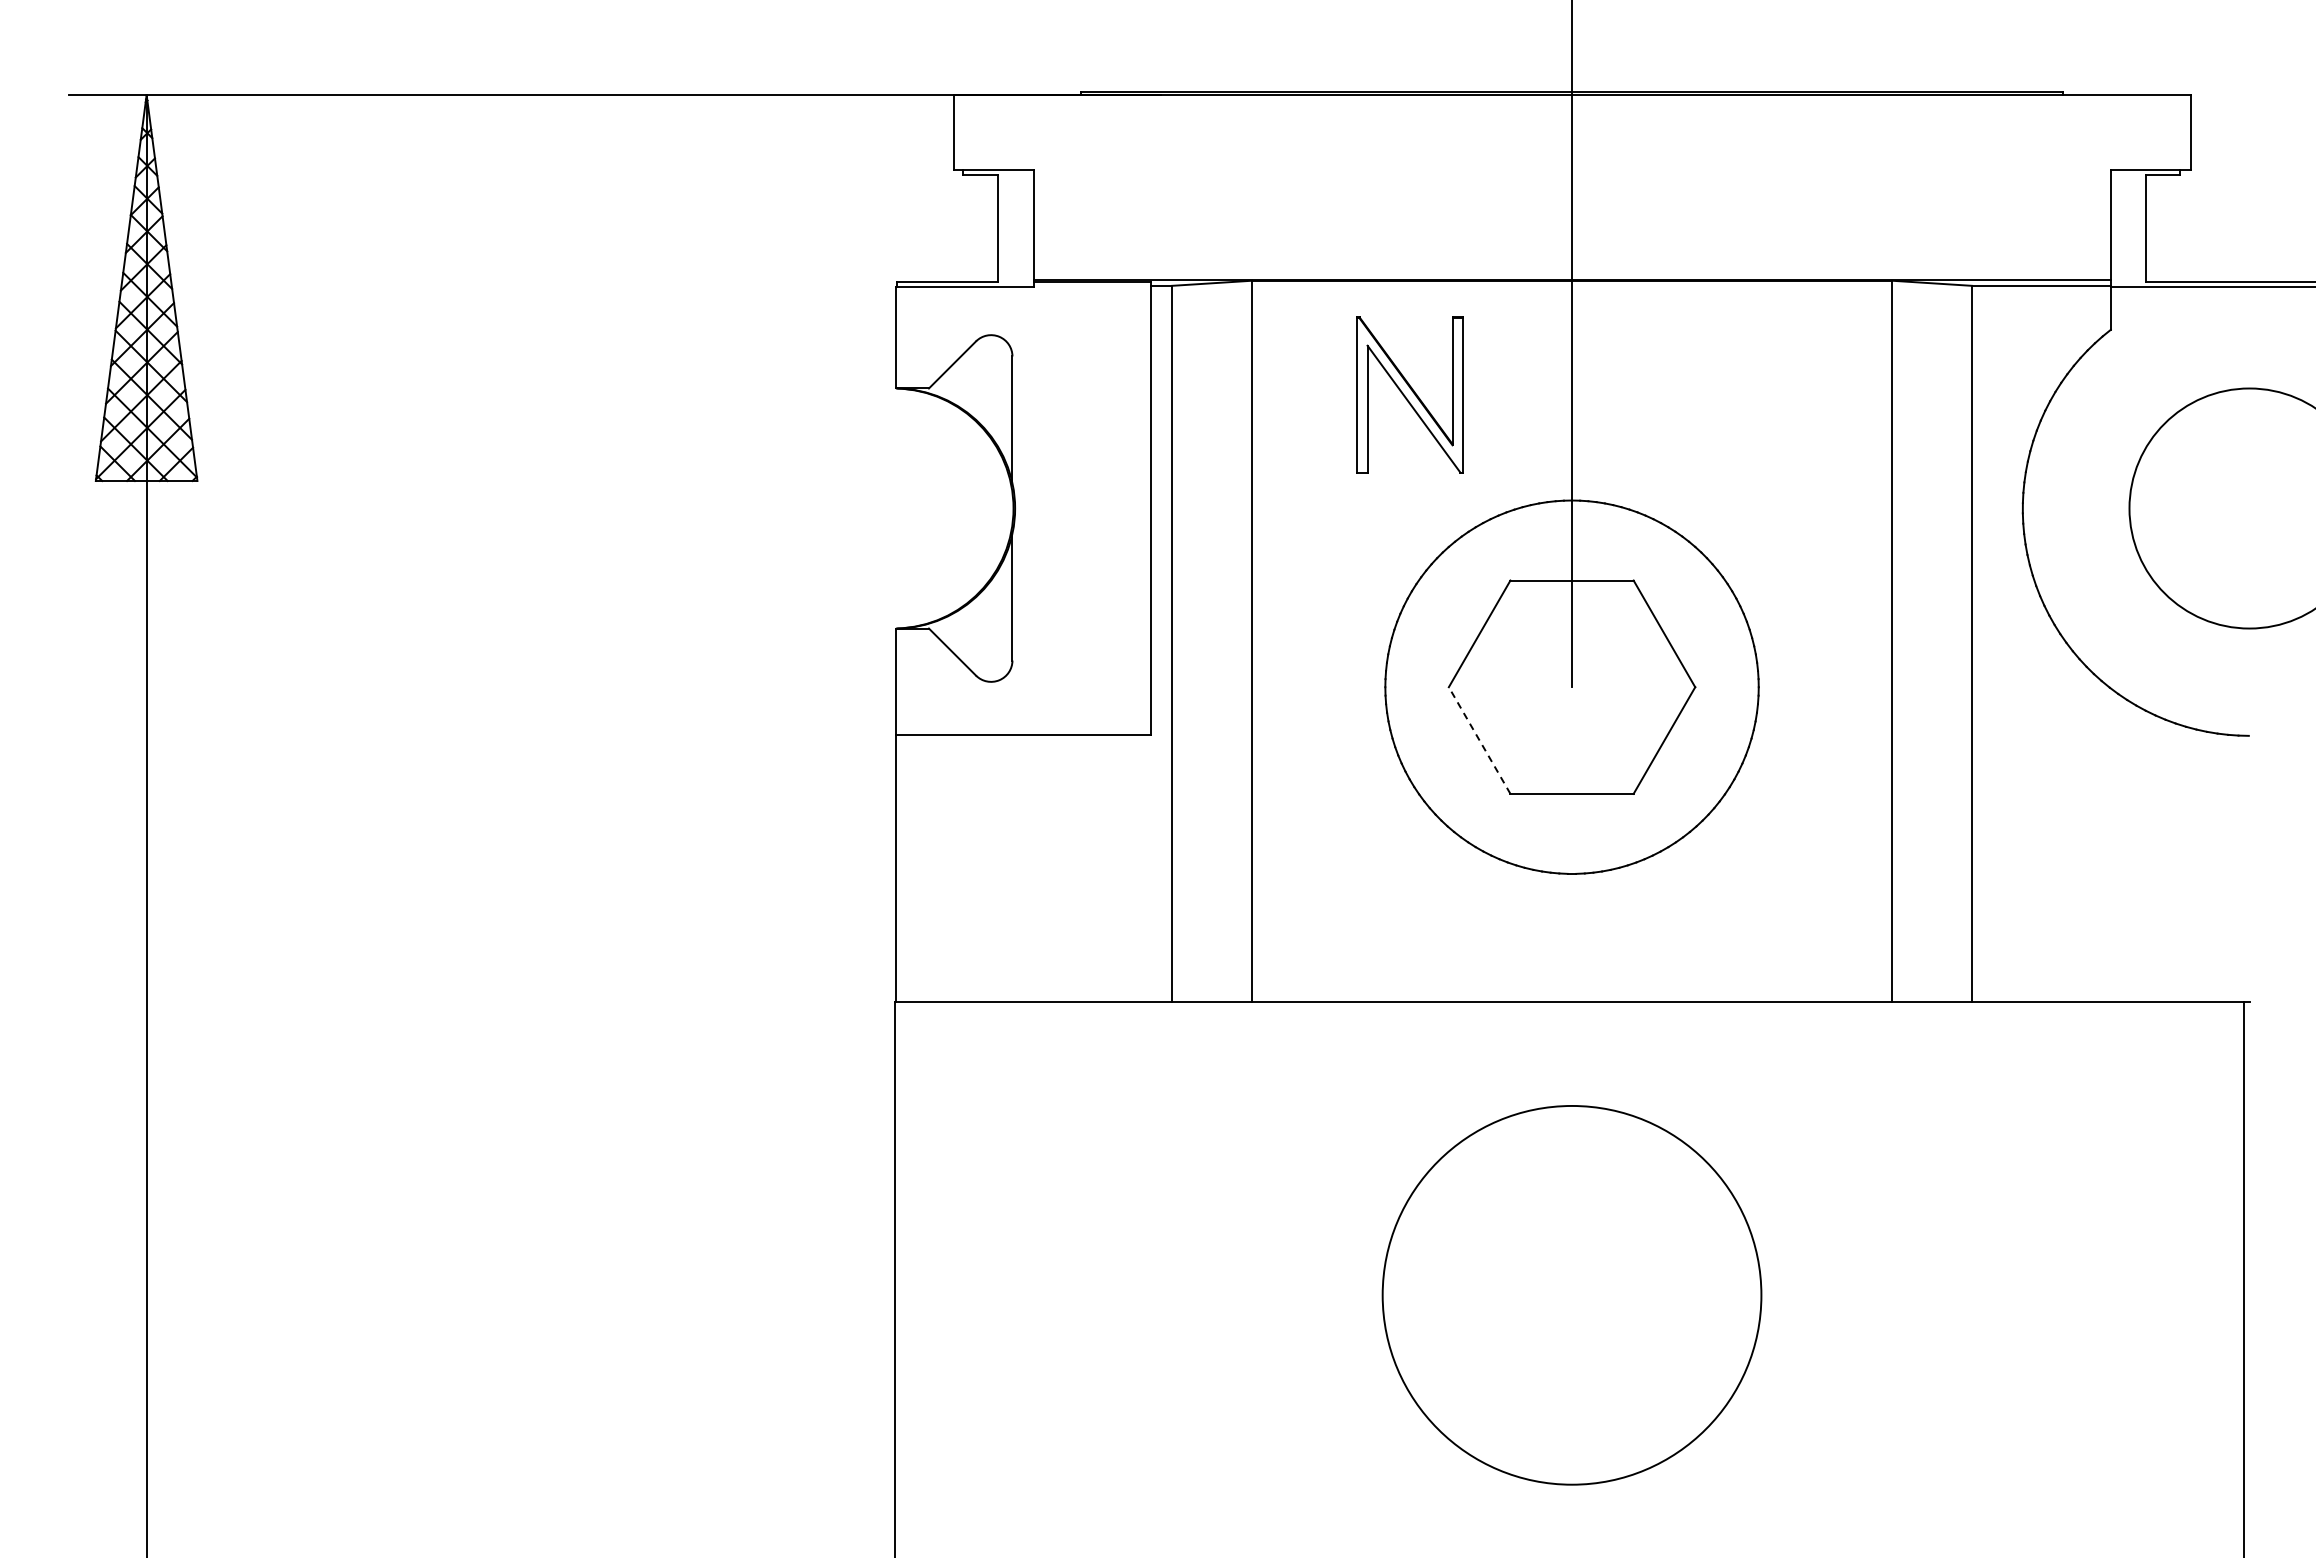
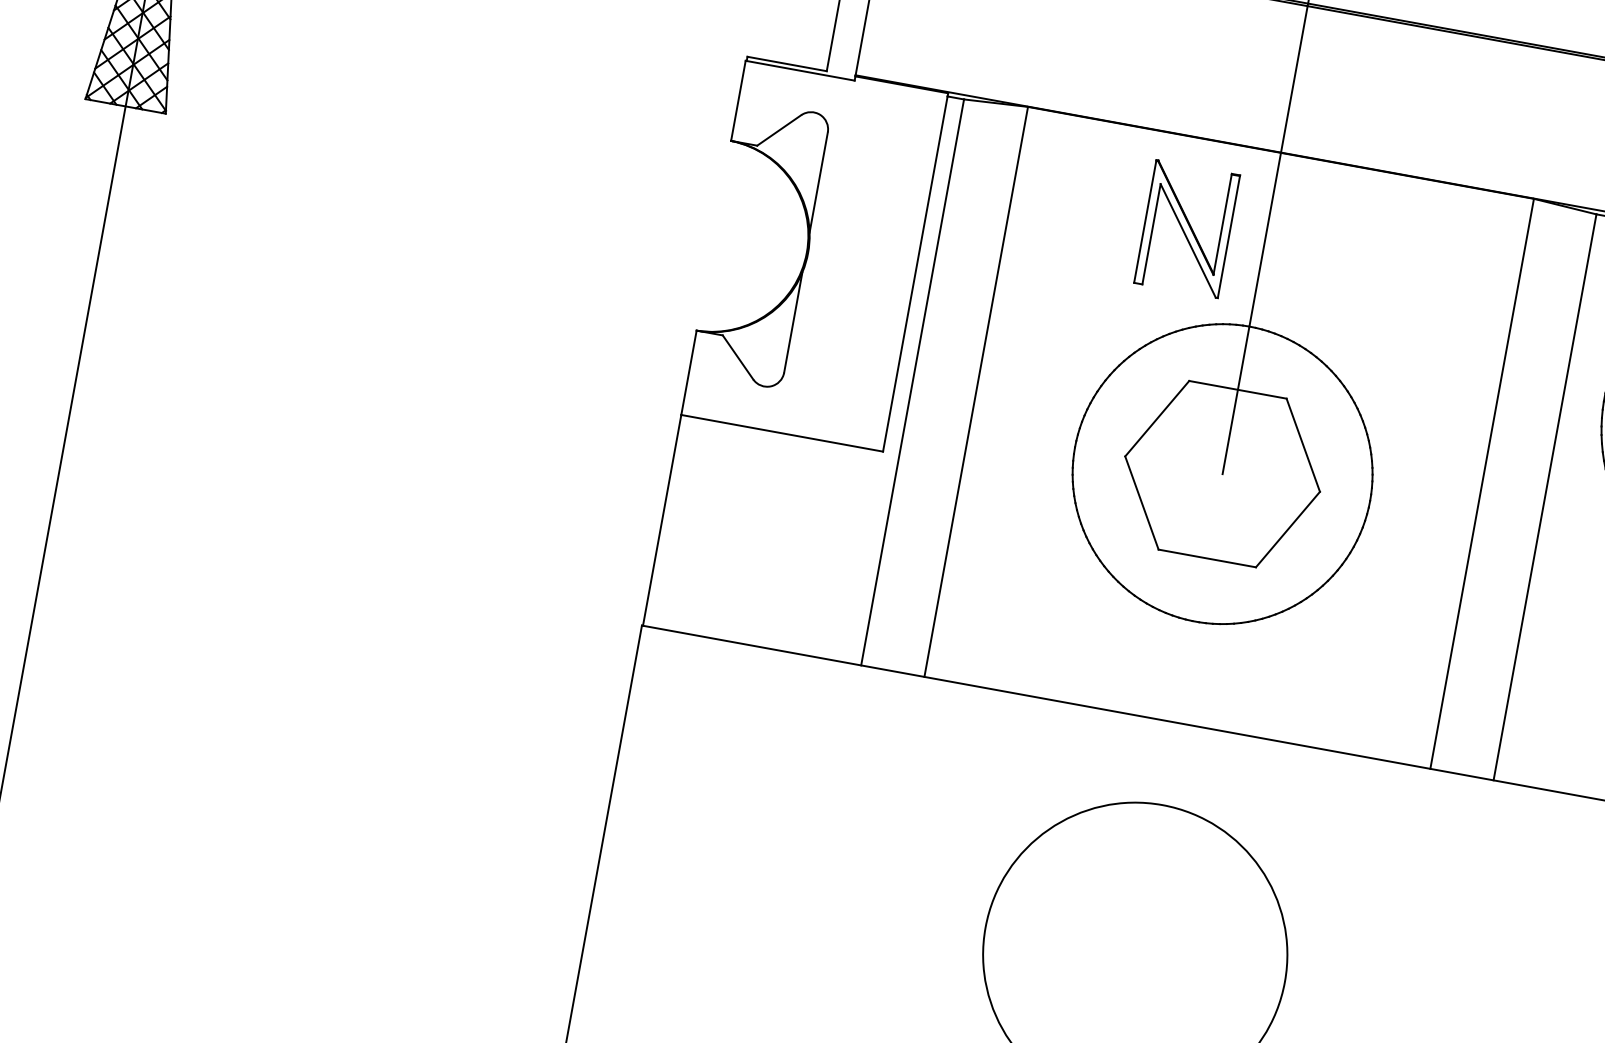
part: (1409, 394) -> (1186, 228), moved
line: (1479, 740) -> (1141, 502), dashed -> solid

